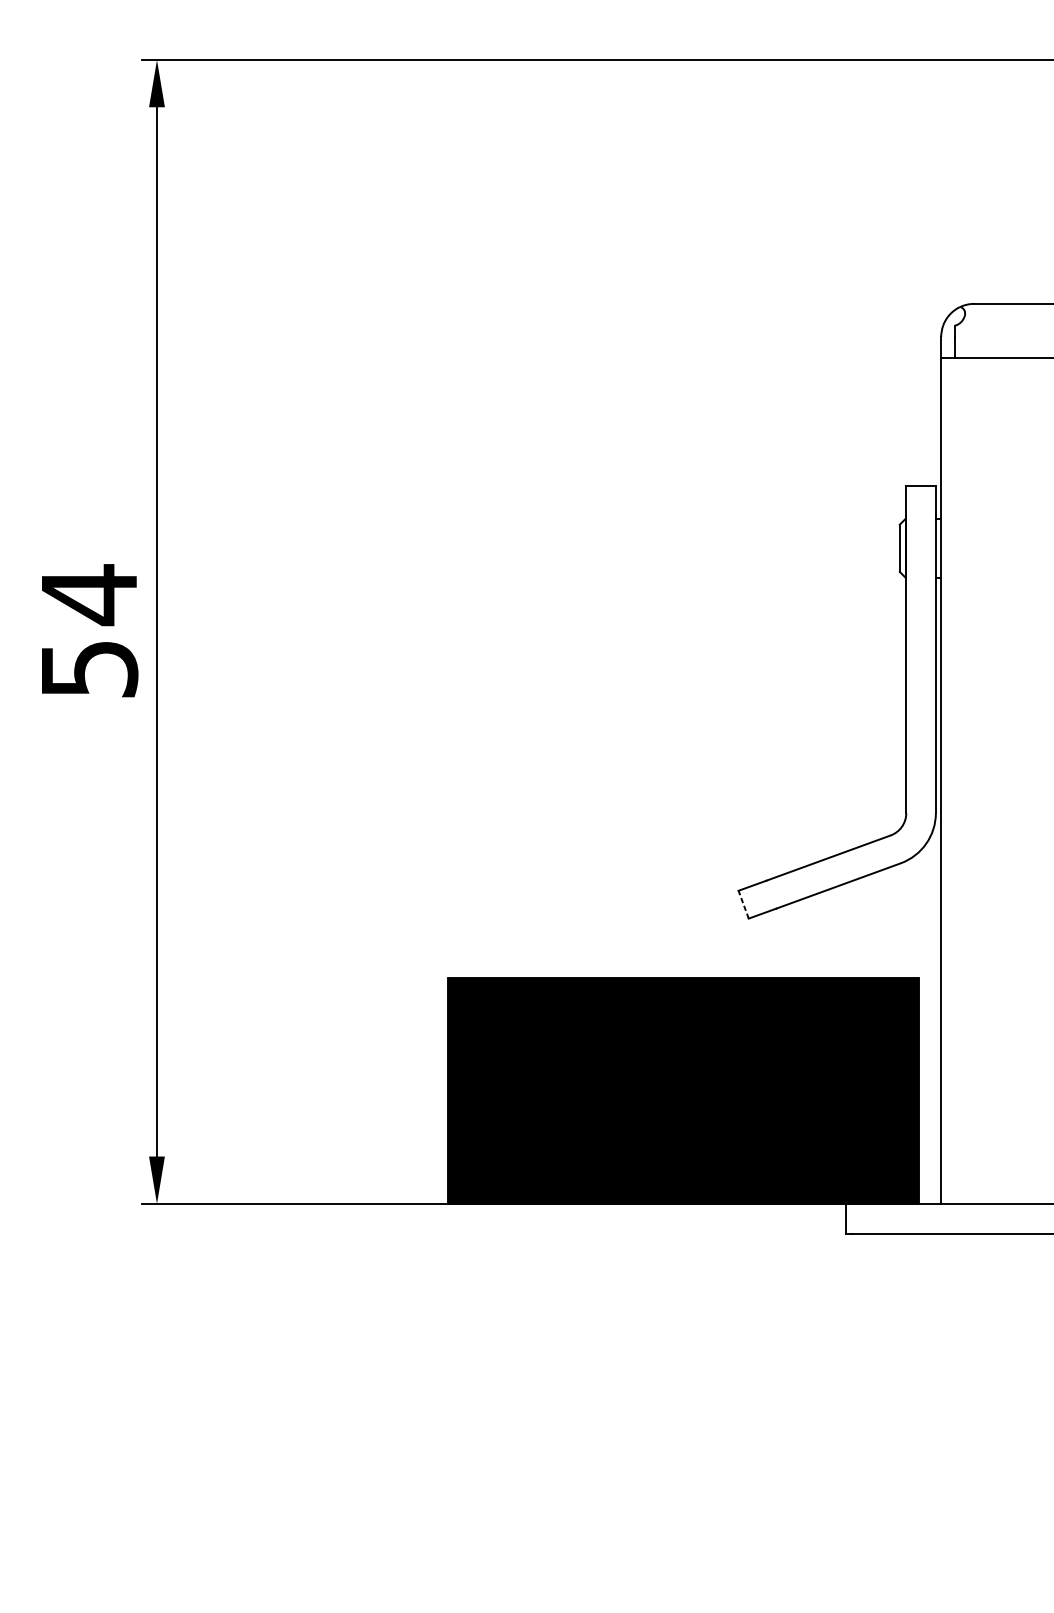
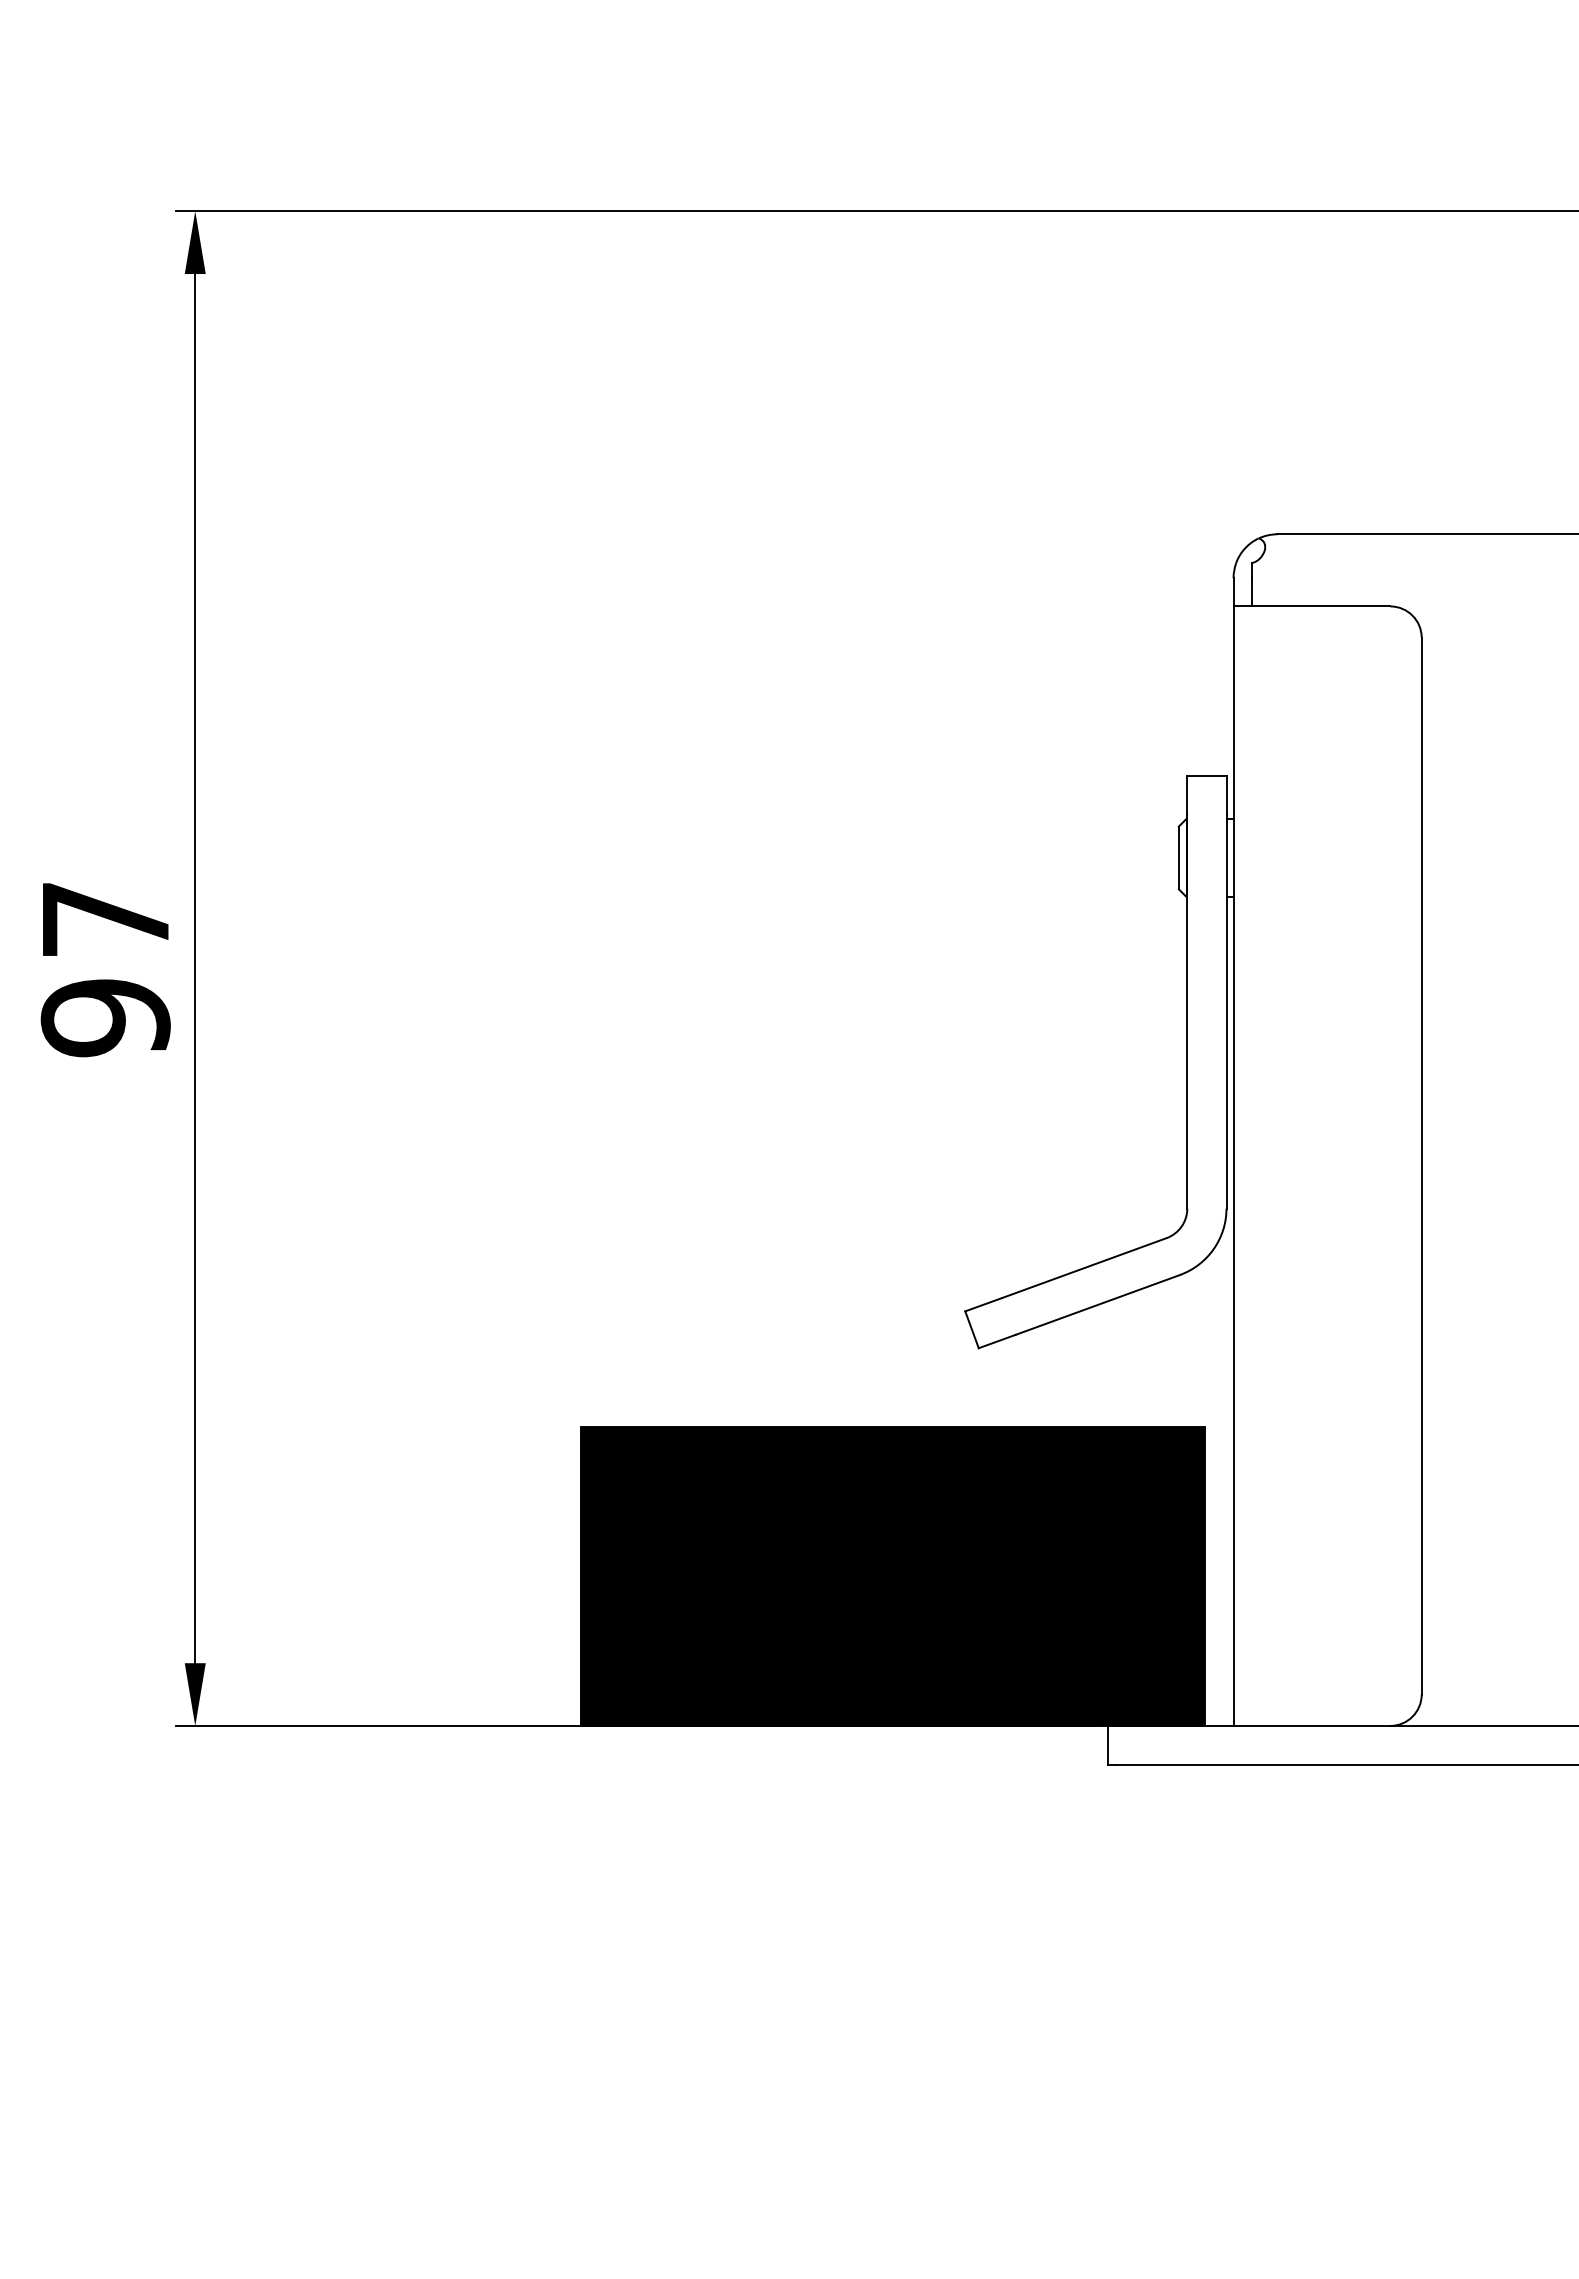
text: (89, 631) -> (105, 967), 54 -> 97
line: (744, 904) -> (972, 1329), dashed -> solid

